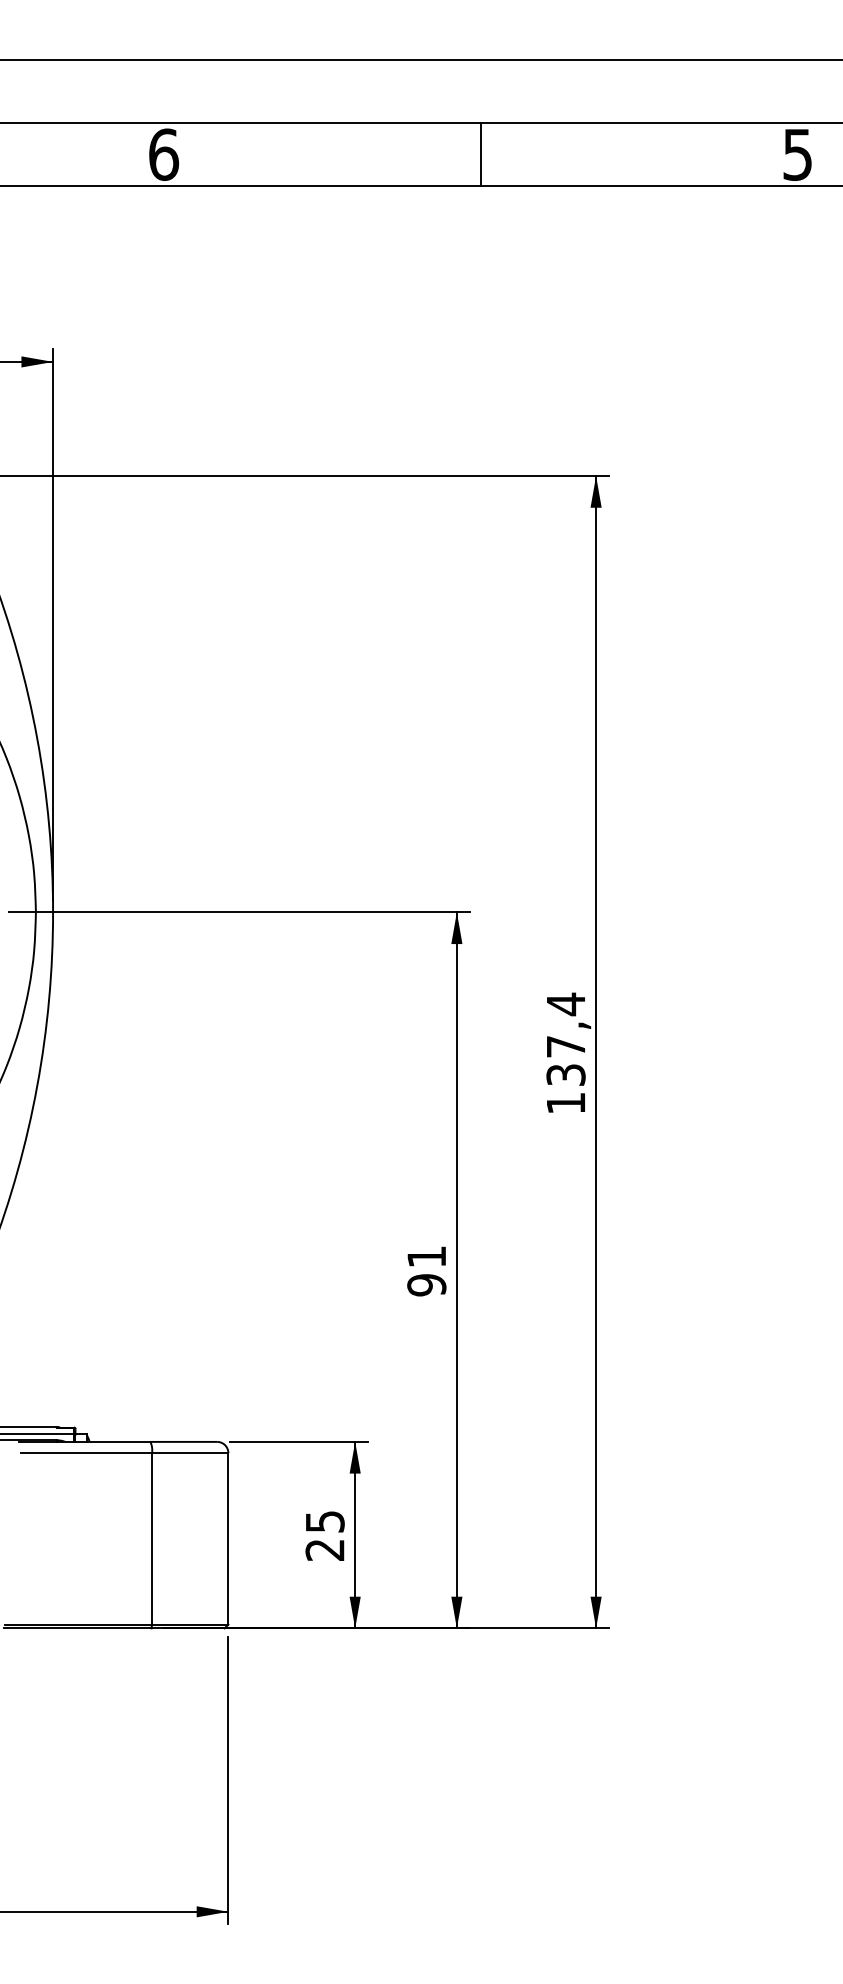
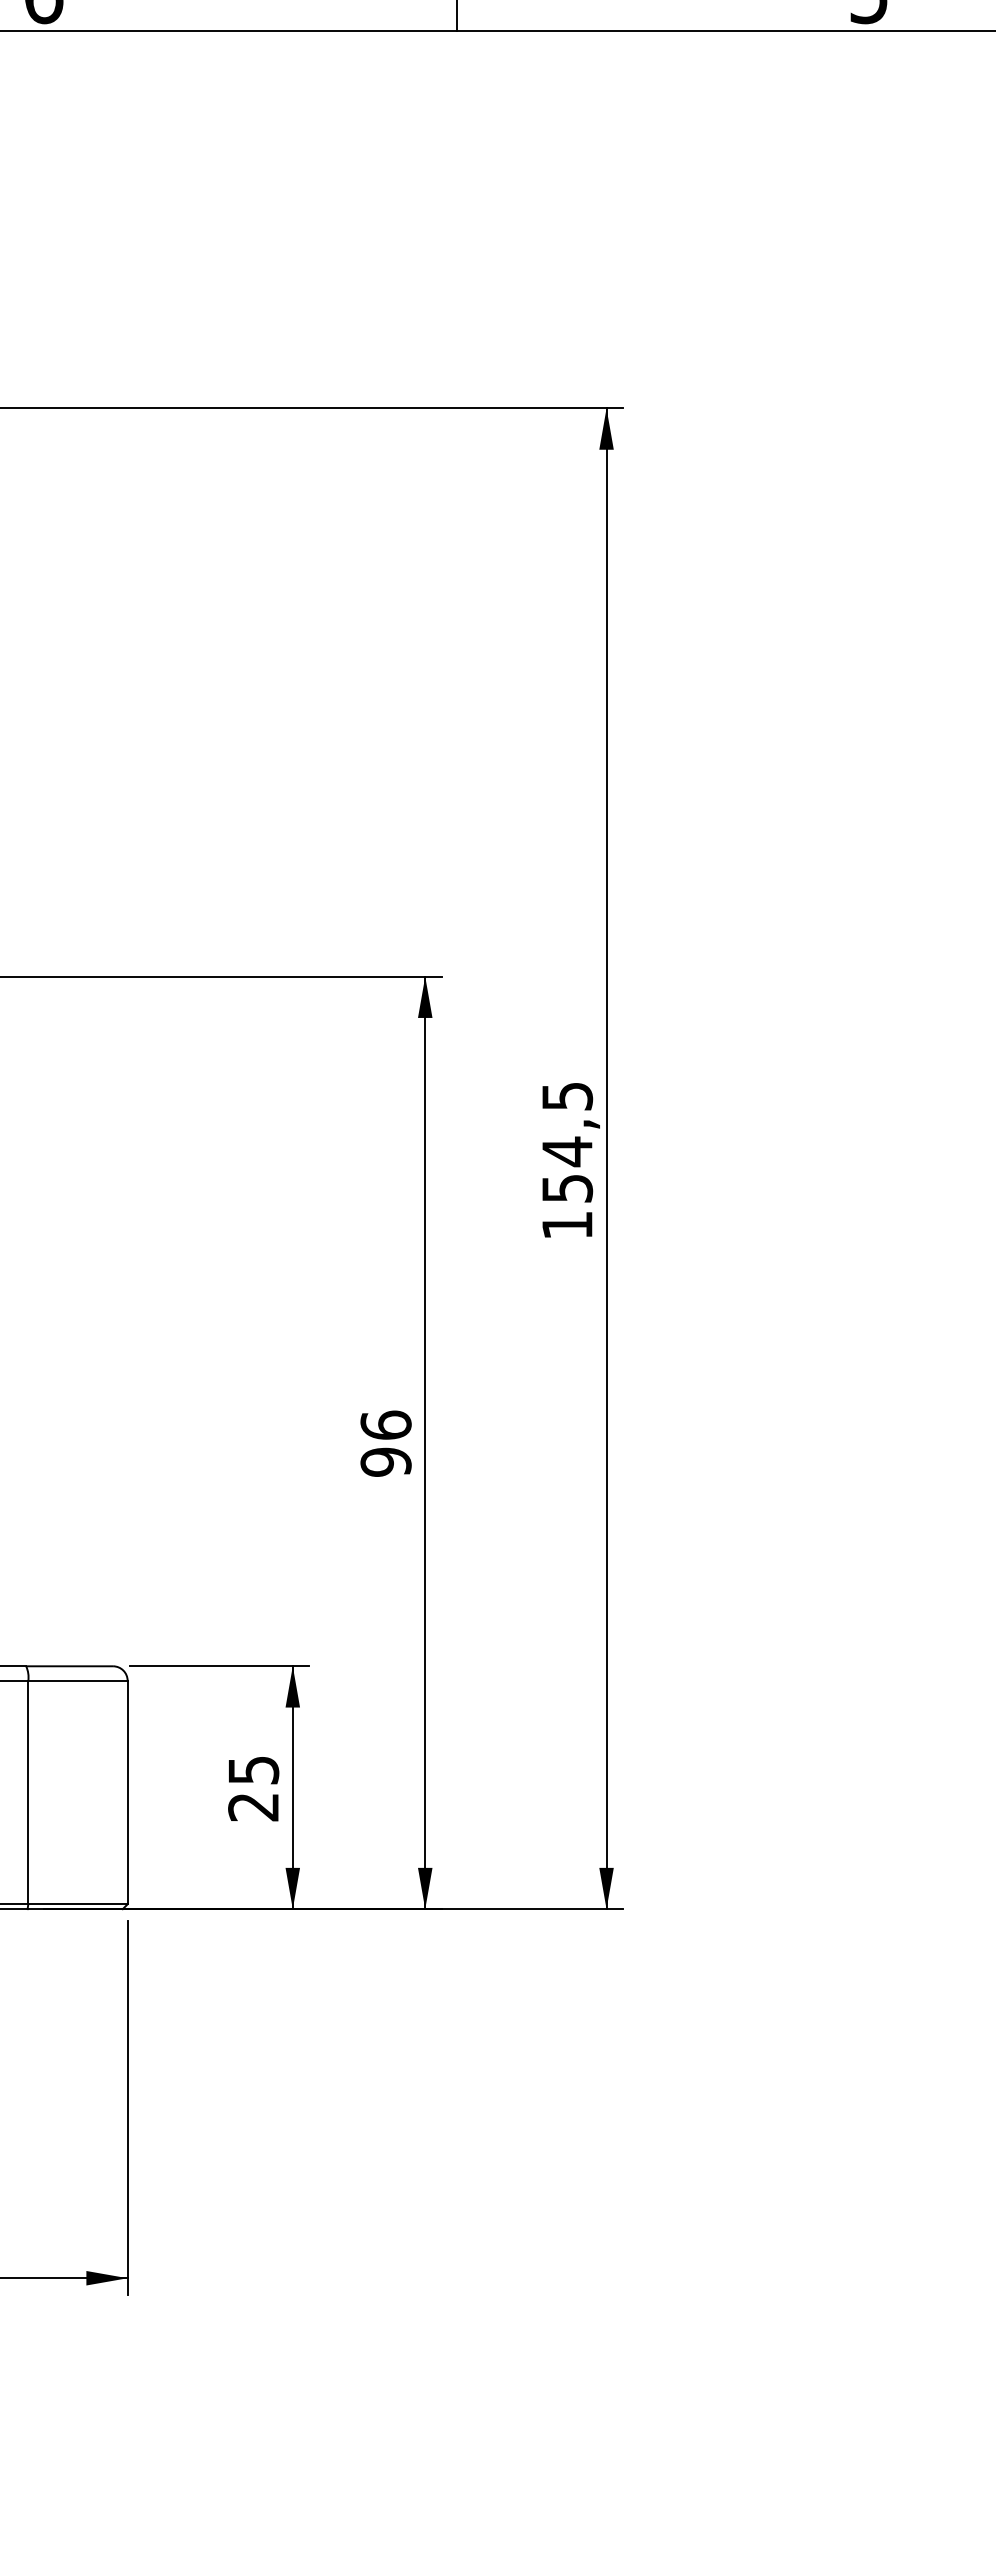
text: (565, 1038) -> (566, 1140), 137,4 -> 154,5
text: (426, 1256) -> (385, 1424), 91 -> 96

